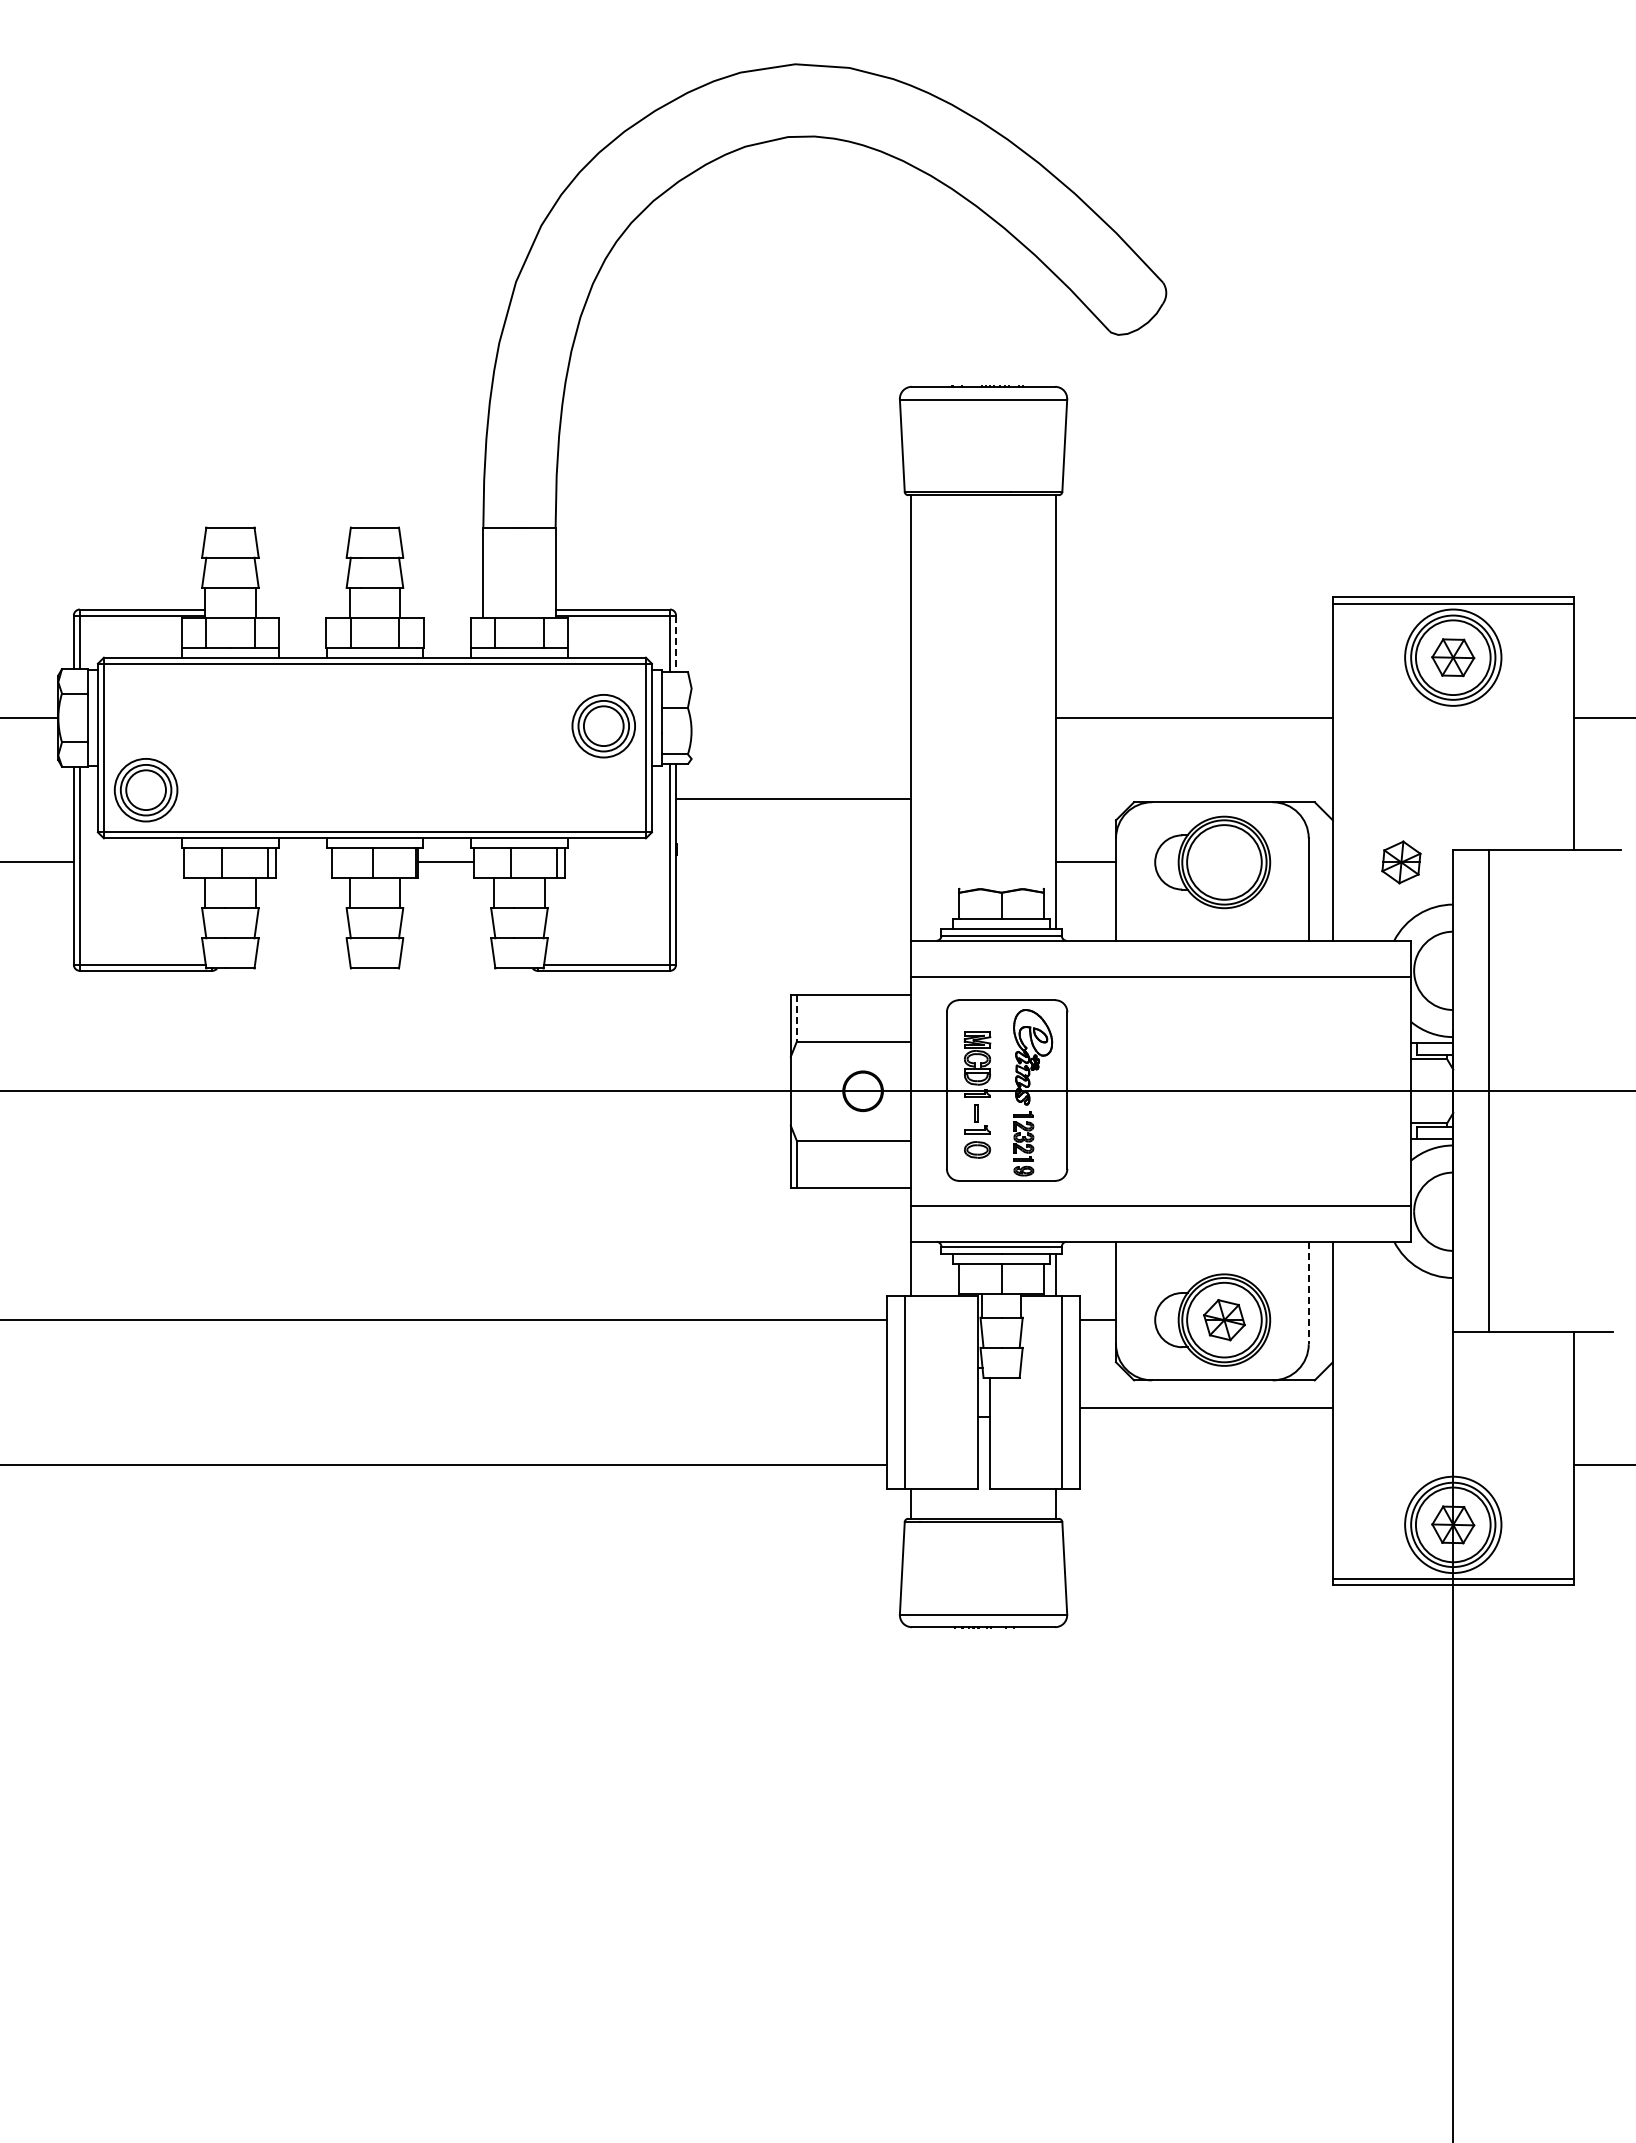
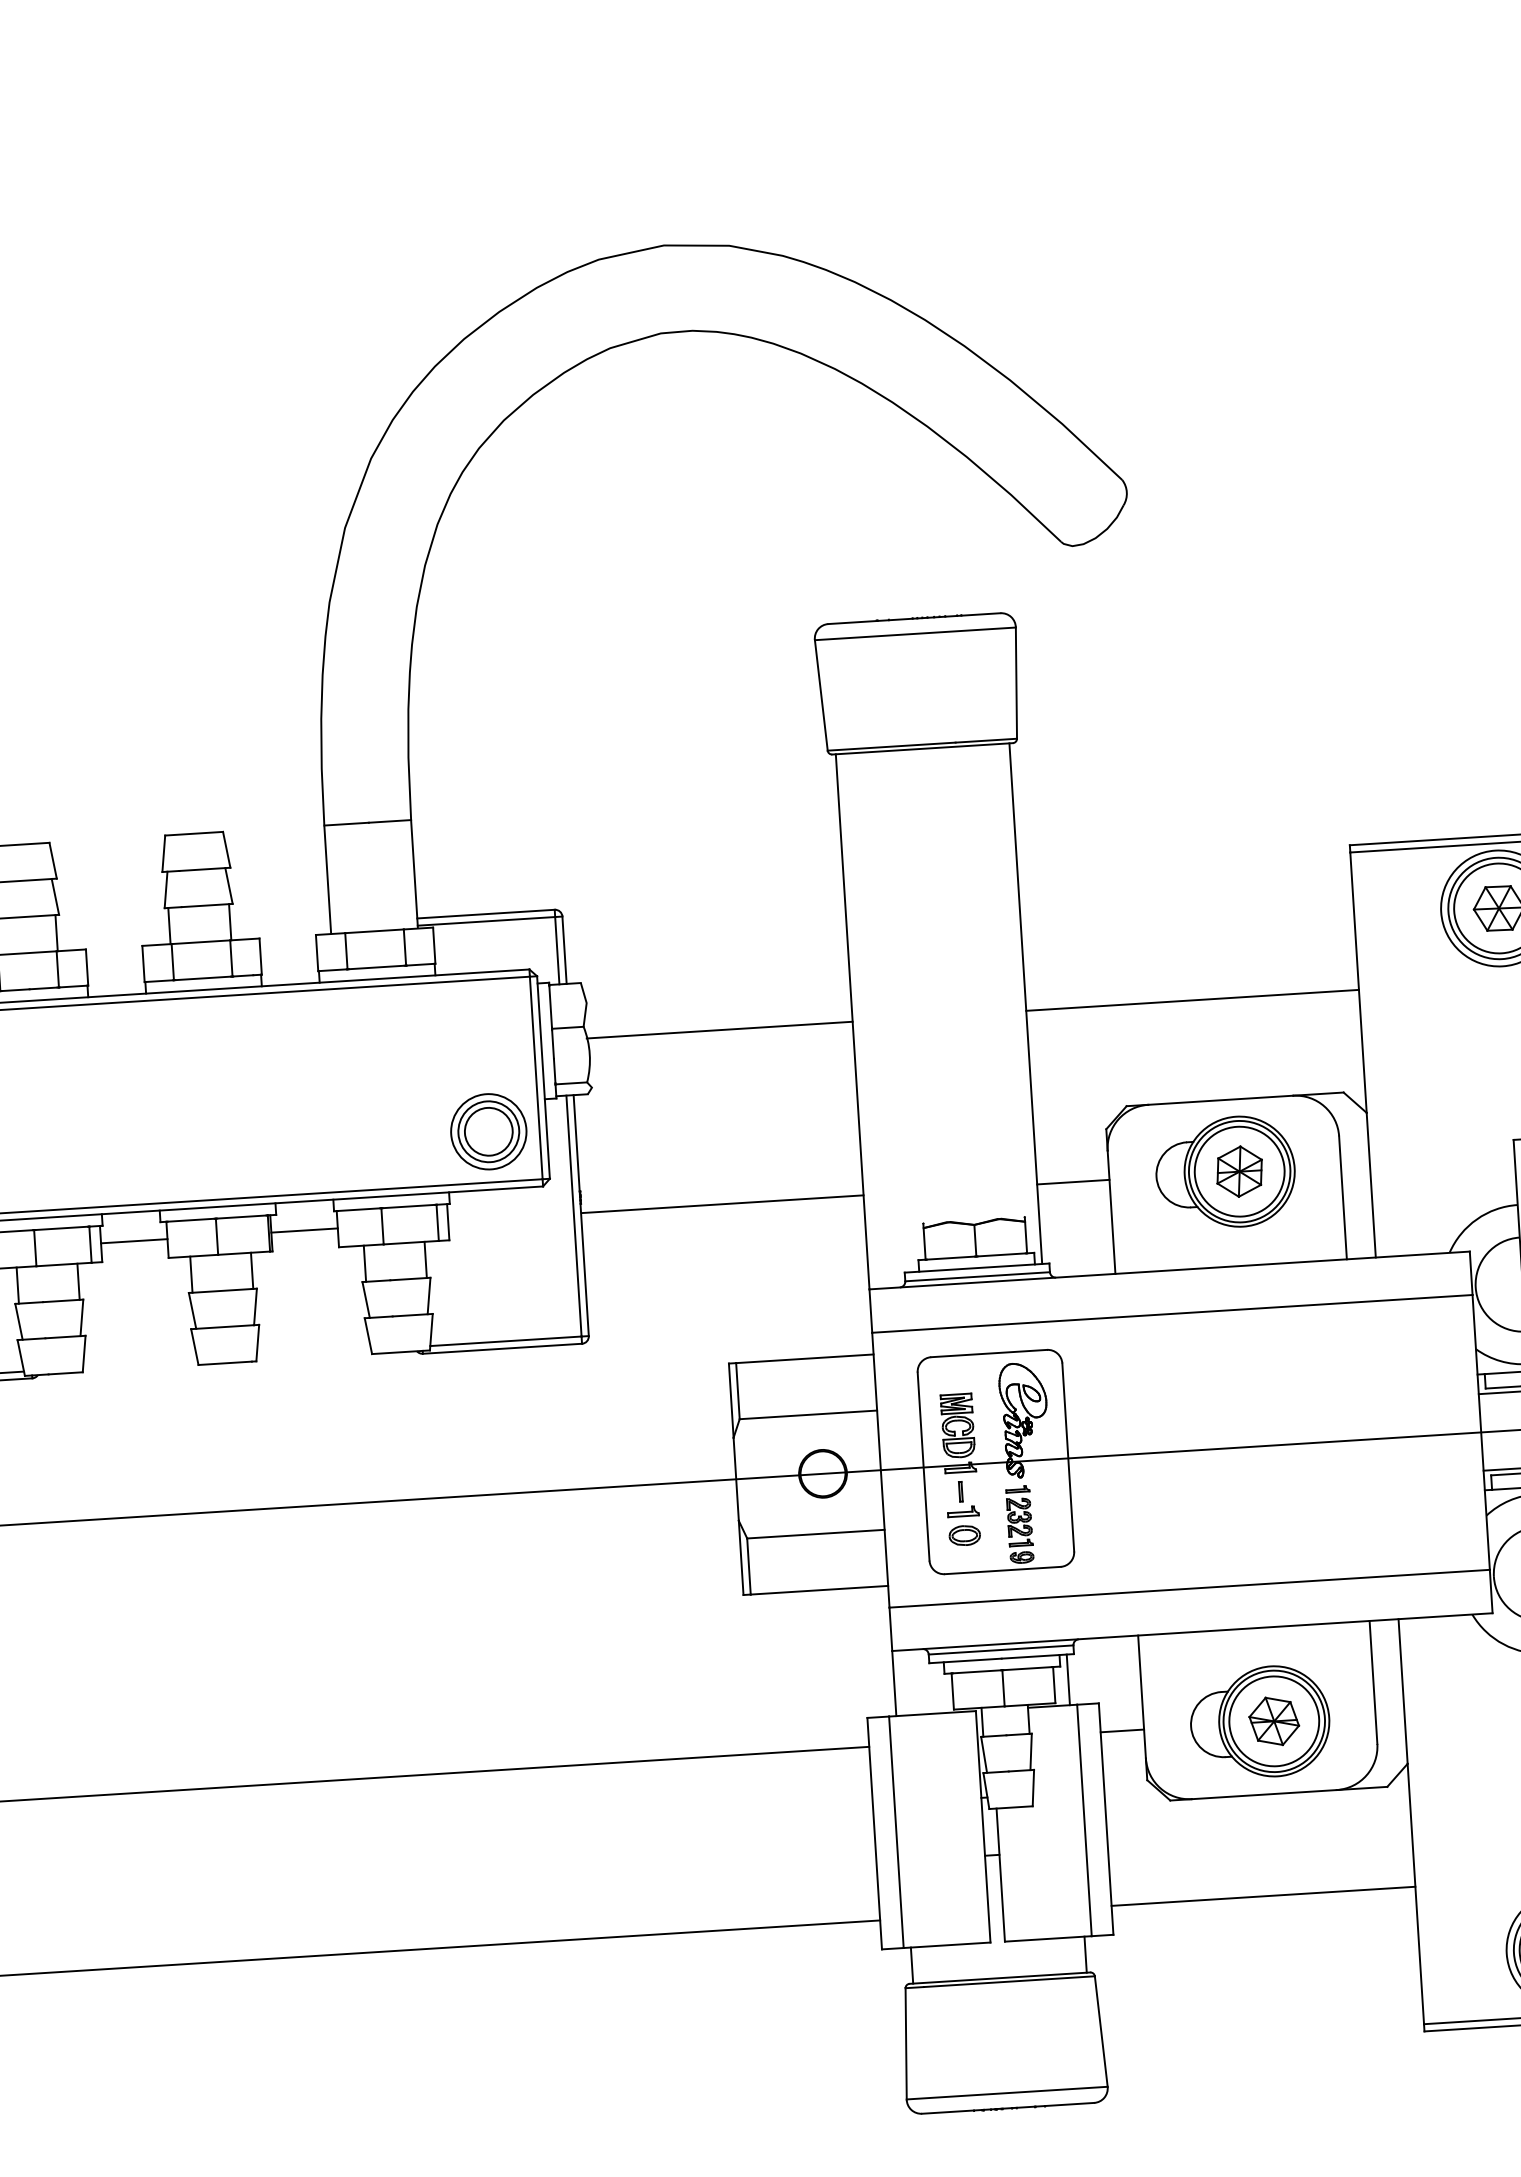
line: (676, 644) -> (565, 951), dashed -> solid
line: (800, 717) -> (719, 1029), added
part: (603, 726) -> (488, 1132), moved
line: (793, 799) -> (722, 1204), moved
line: (303, 862) -> (133, 1241), added
part: (1401, 862) -> (1239, 1171), moved
line: (796, 1018) -> (737, 1391), dashed -> solid
line: (1308, 1293) -> (1373, 1683), dashed -> solid
line: (1205, 1407) -> (1262, 1896), moved

